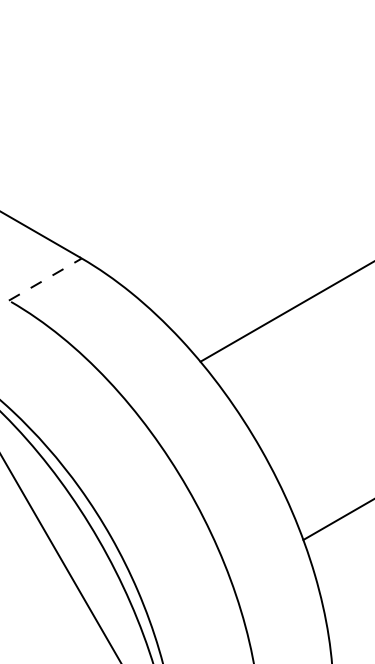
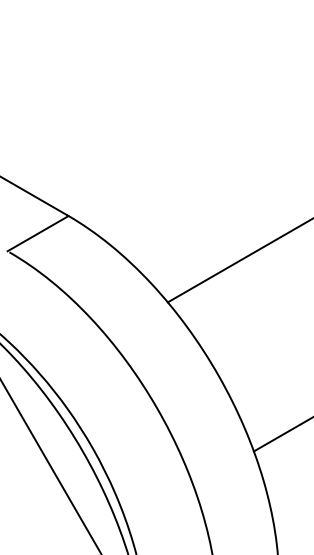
line: (45, 279) -> (38, 233), dashed -> solid

